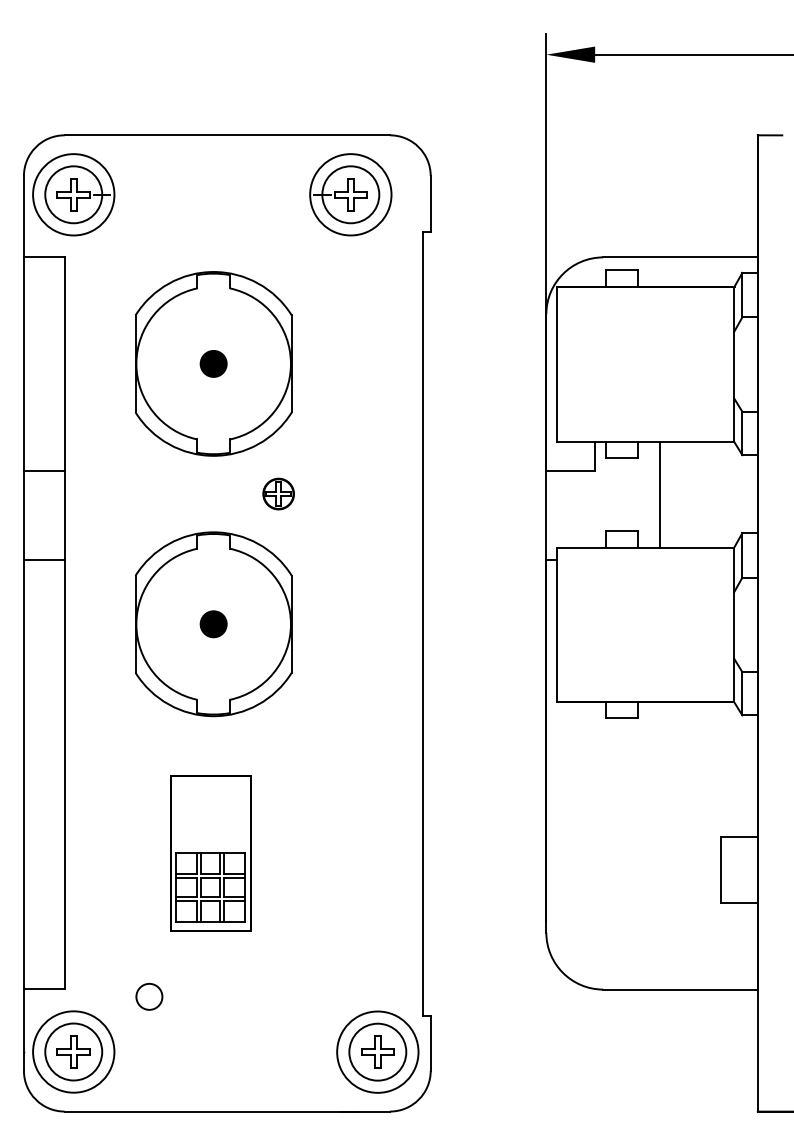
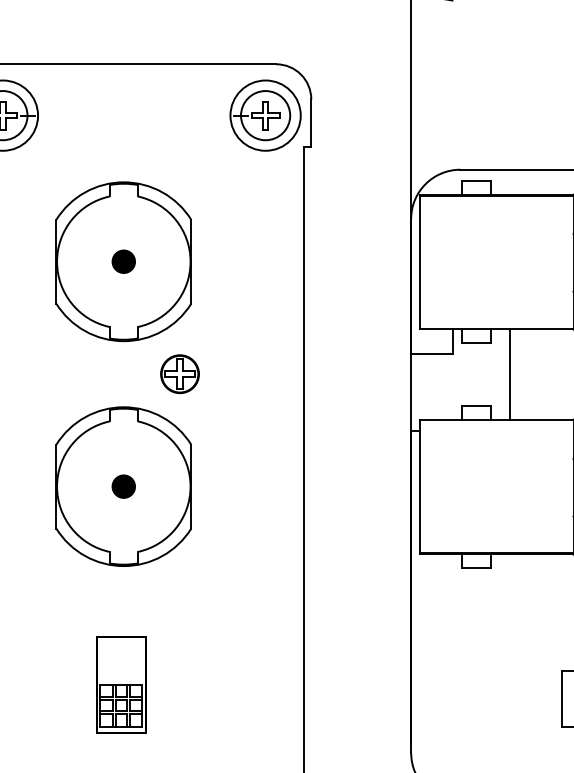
part: (350, 194) -> (265, 115), moved
part: (278, 493) -> (179, 373), size x1.43
part: (211, 853) -> (121, 684), size x0.71

